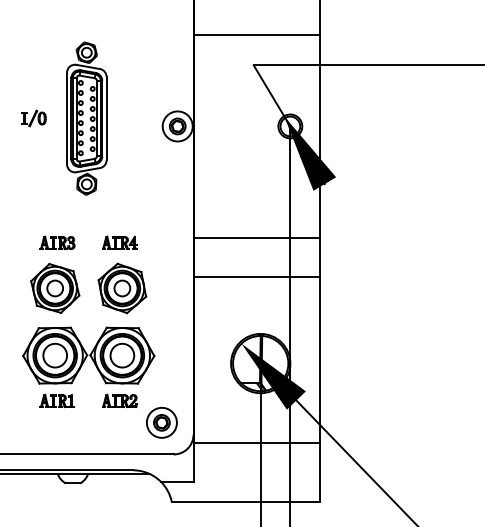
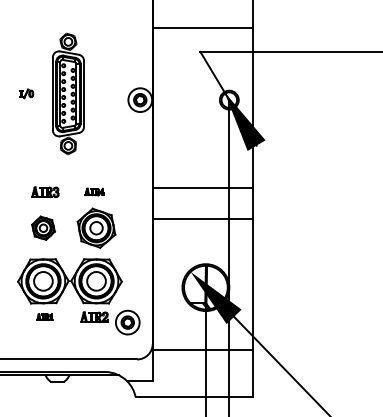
part: (33, 118) -> (26, 93), size x0.7
part: (119, 242) -> (94, 191), size x0.7
part: (55, 288) -> (43, 228), size x0.6
part: (56, 400) -> (44, 316), size x0.6
part: (161, 422) -> (127, 322), moved

